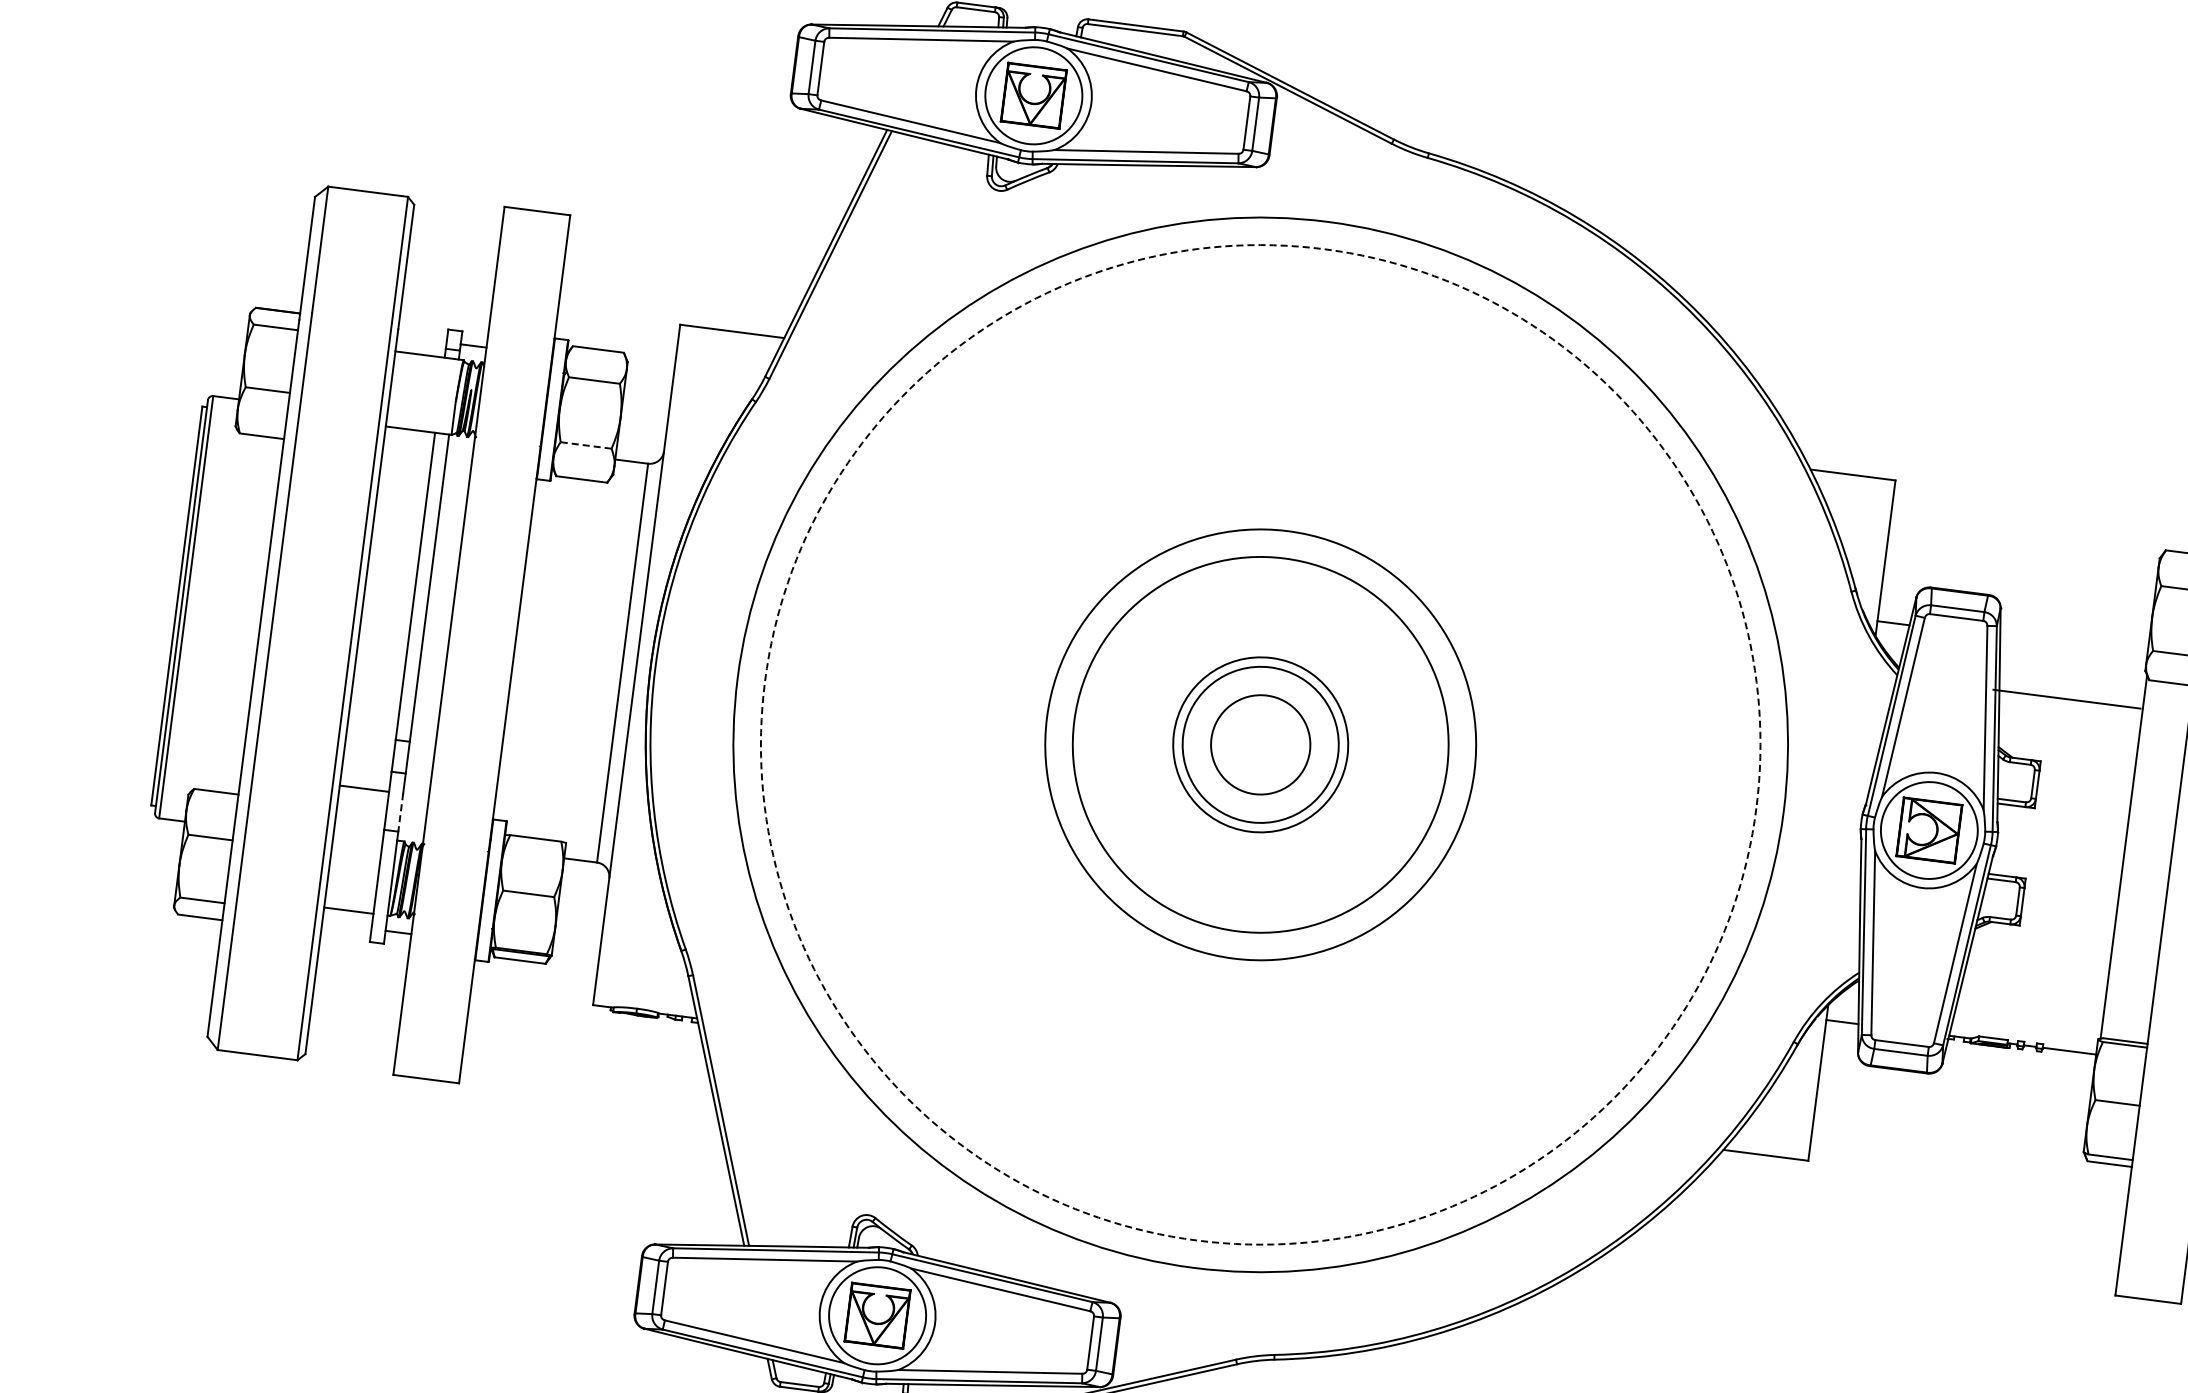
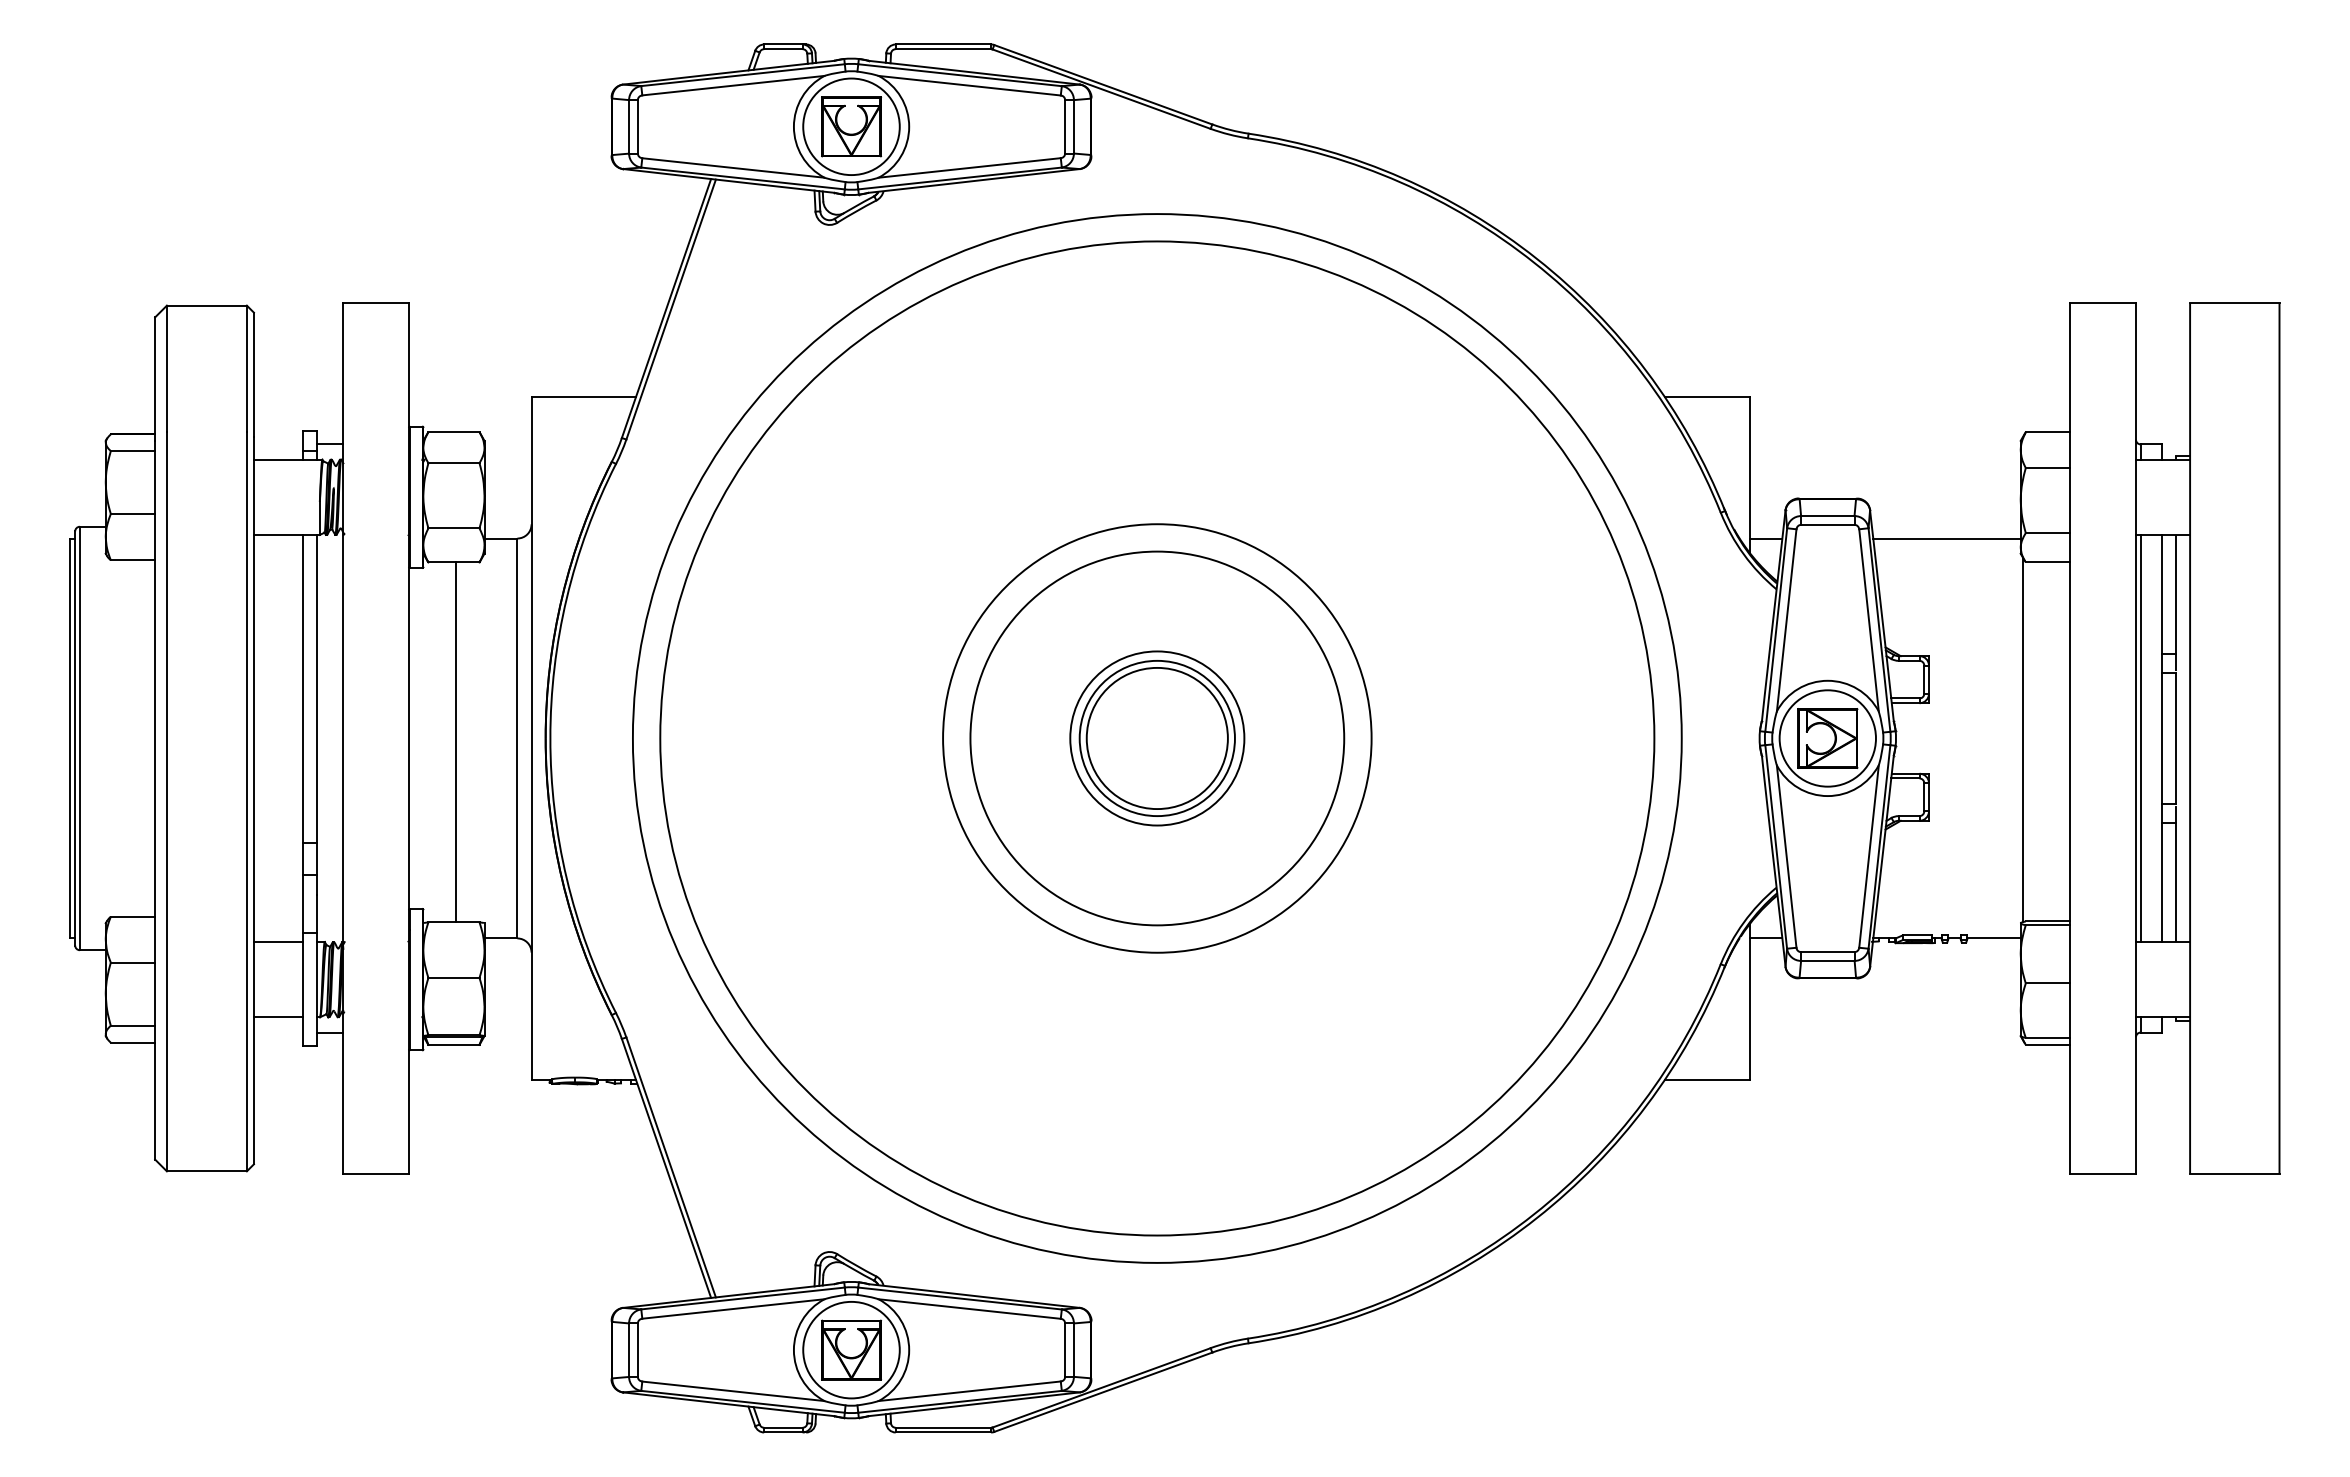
line: (585, 445) -> (453, 528), dashed -> solid
line: (561, 659) -> (456, 742), added
line: (2066, 699) -> (1946, 538), moved
circle: (1259, 744) -> (1156, 738), size x1.43
circle: (1260, 744) -> (1157, 738), dashed -> solid
line: (364, 789) -> (278, 942), moved
line: (400, 813) -> (317, 914), dashed -> solid

